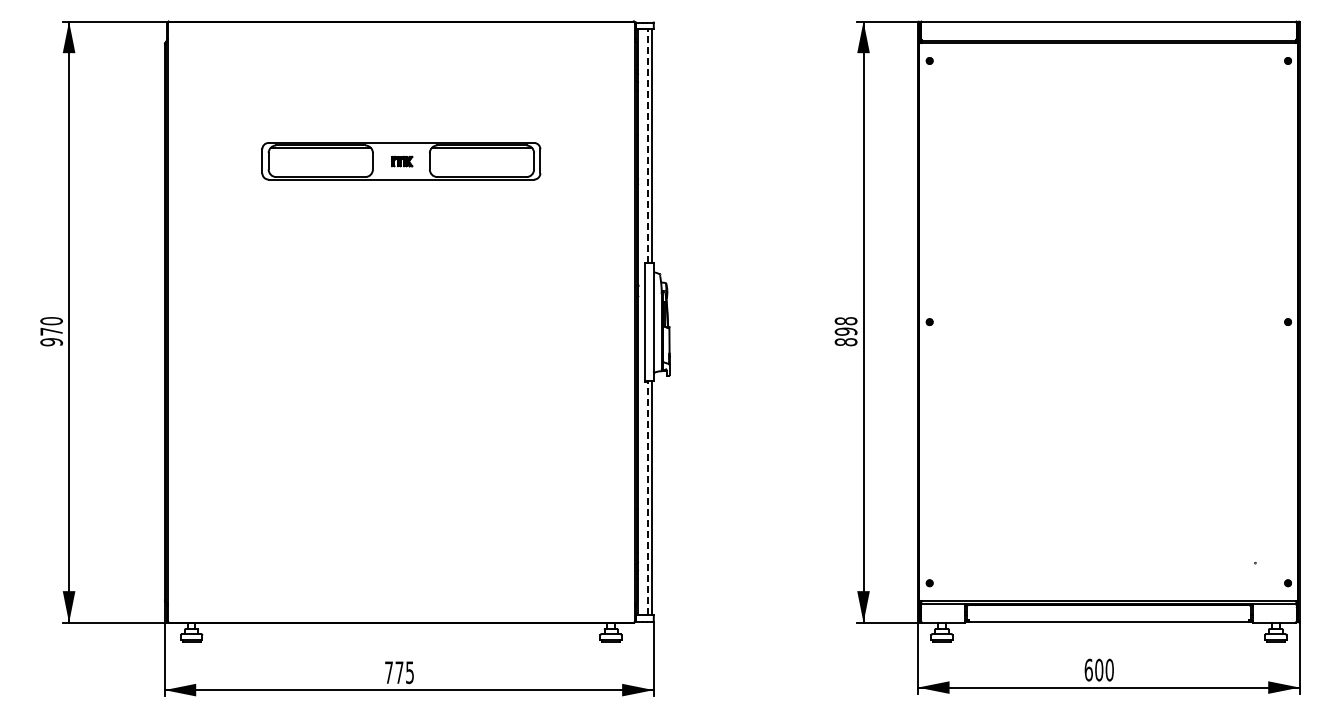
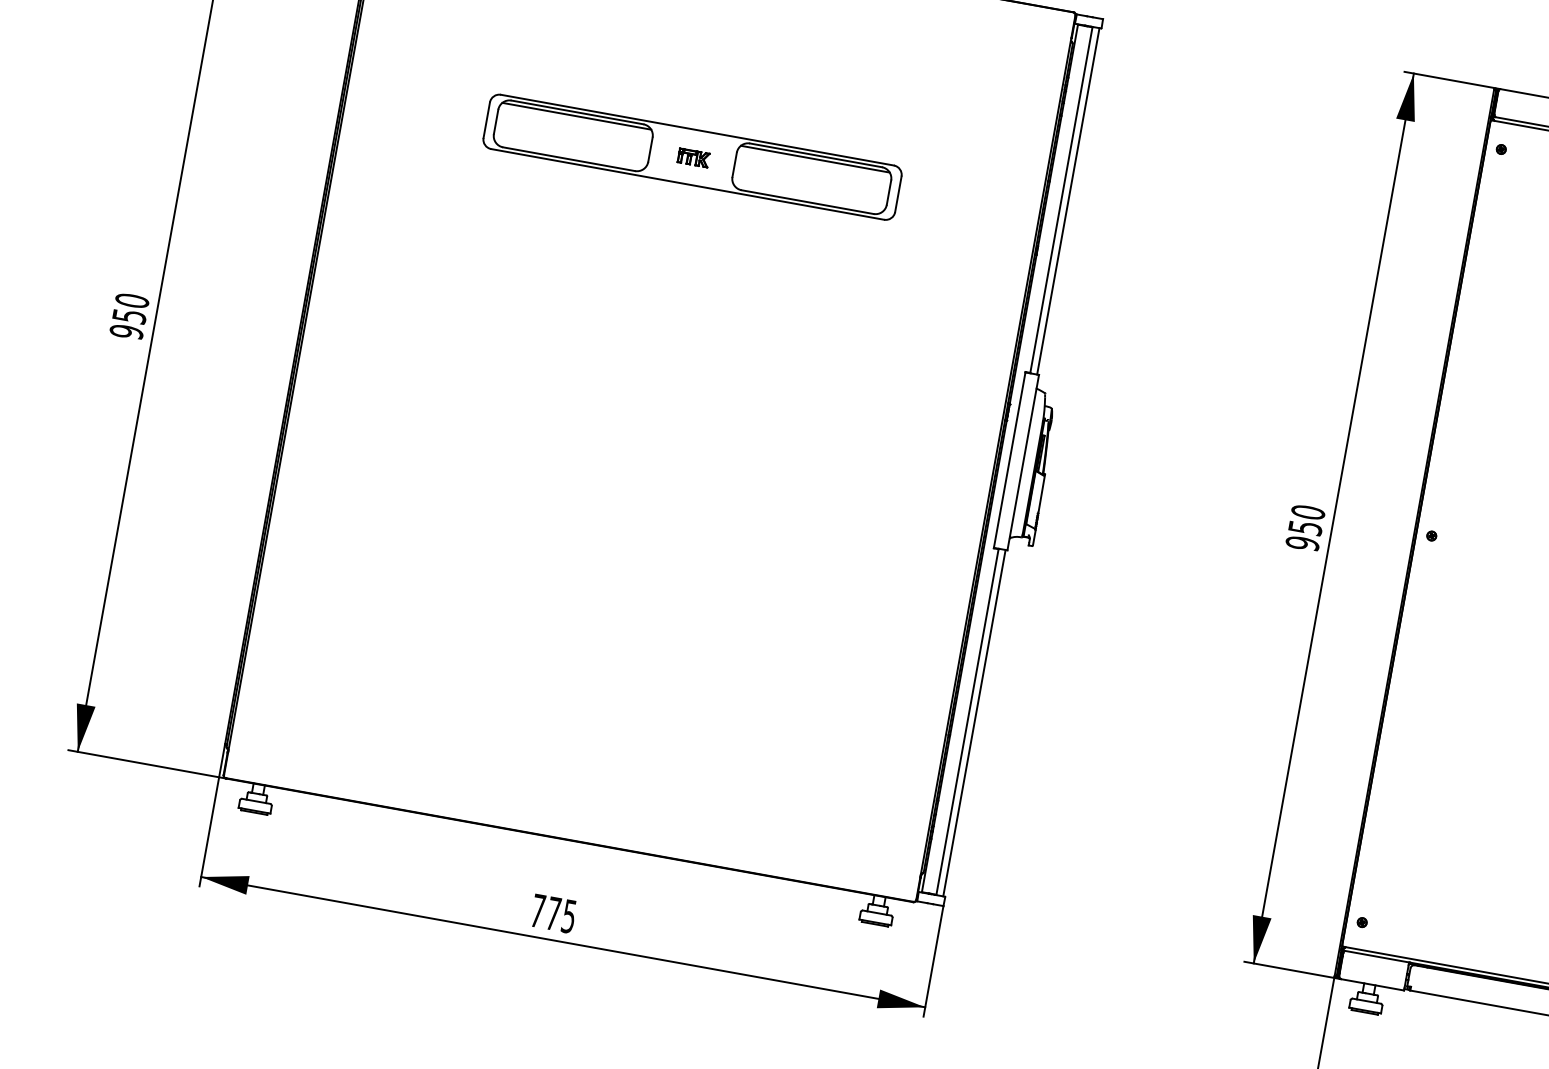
line: (647, 145) -> (1061, 199), dashed -> solid
text: (51, 331) -> (129, 316), 970 -> 950
text: (845, 331) -> (1304, 527), 898 -> 950
line: (647, 498) -> (967, 721), dashed -> solid

